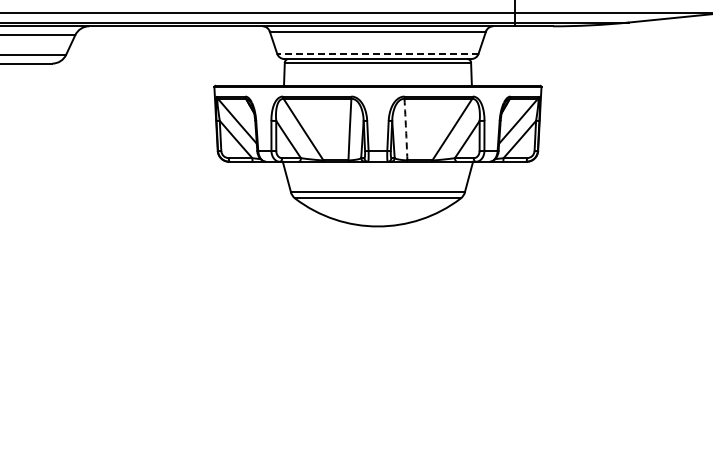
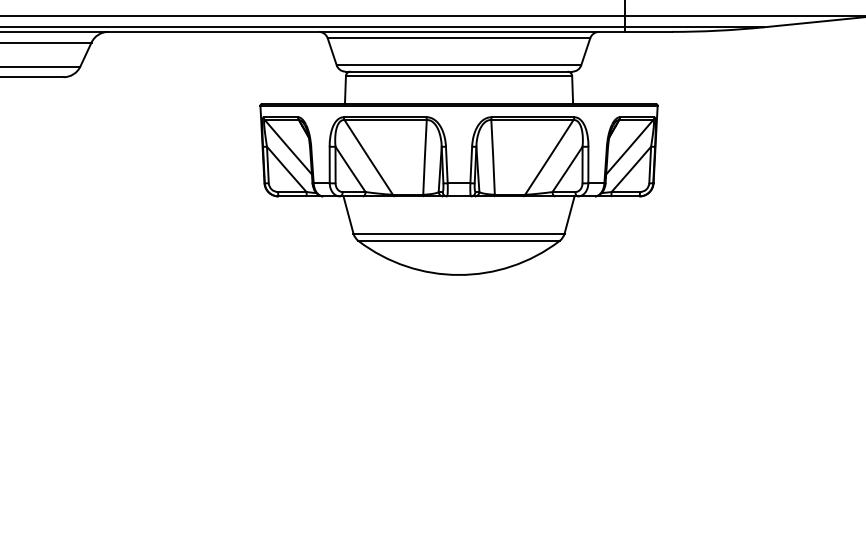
line: (377, 53) -> (458, 64), dashed -> solid
arc: (406, 129) -> (493, 157), dashed -> solid

